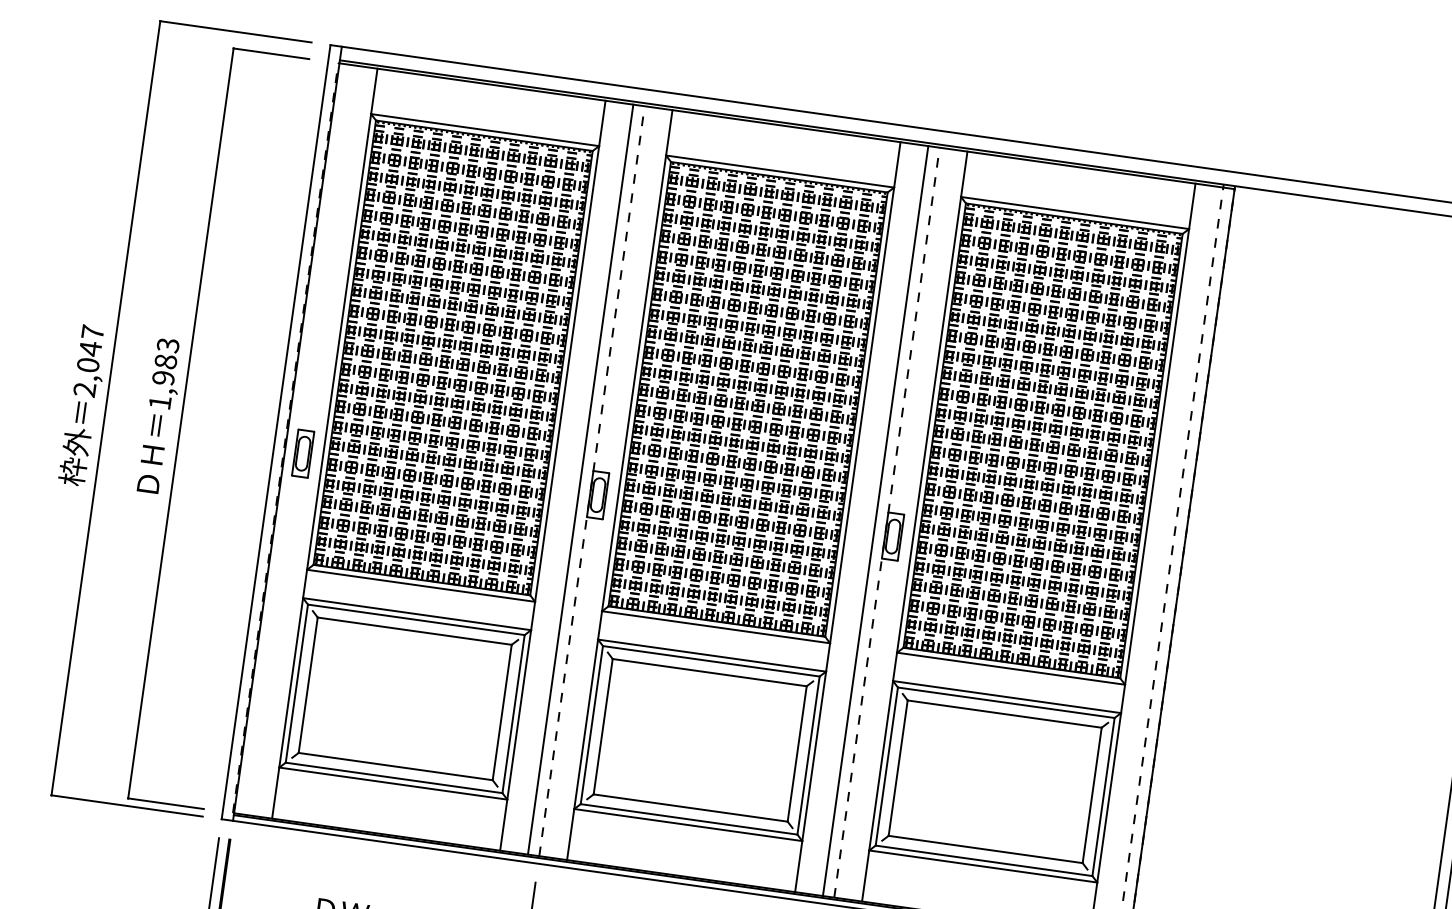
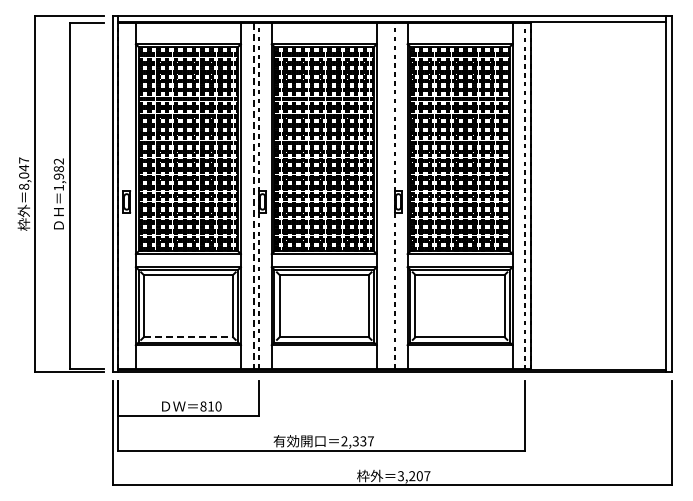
text: (167, 345) -> (58, 161), 1,983 -> 1,982
text: (85, 389) -> (24, 186), 2,047 -> 8,047
line: (580, 478) -> (253, 195), solid -> dashed
line: (875, 519) -> (389, 195), removed
line: (395, 767) -> (188, 337), solid -> dashed

